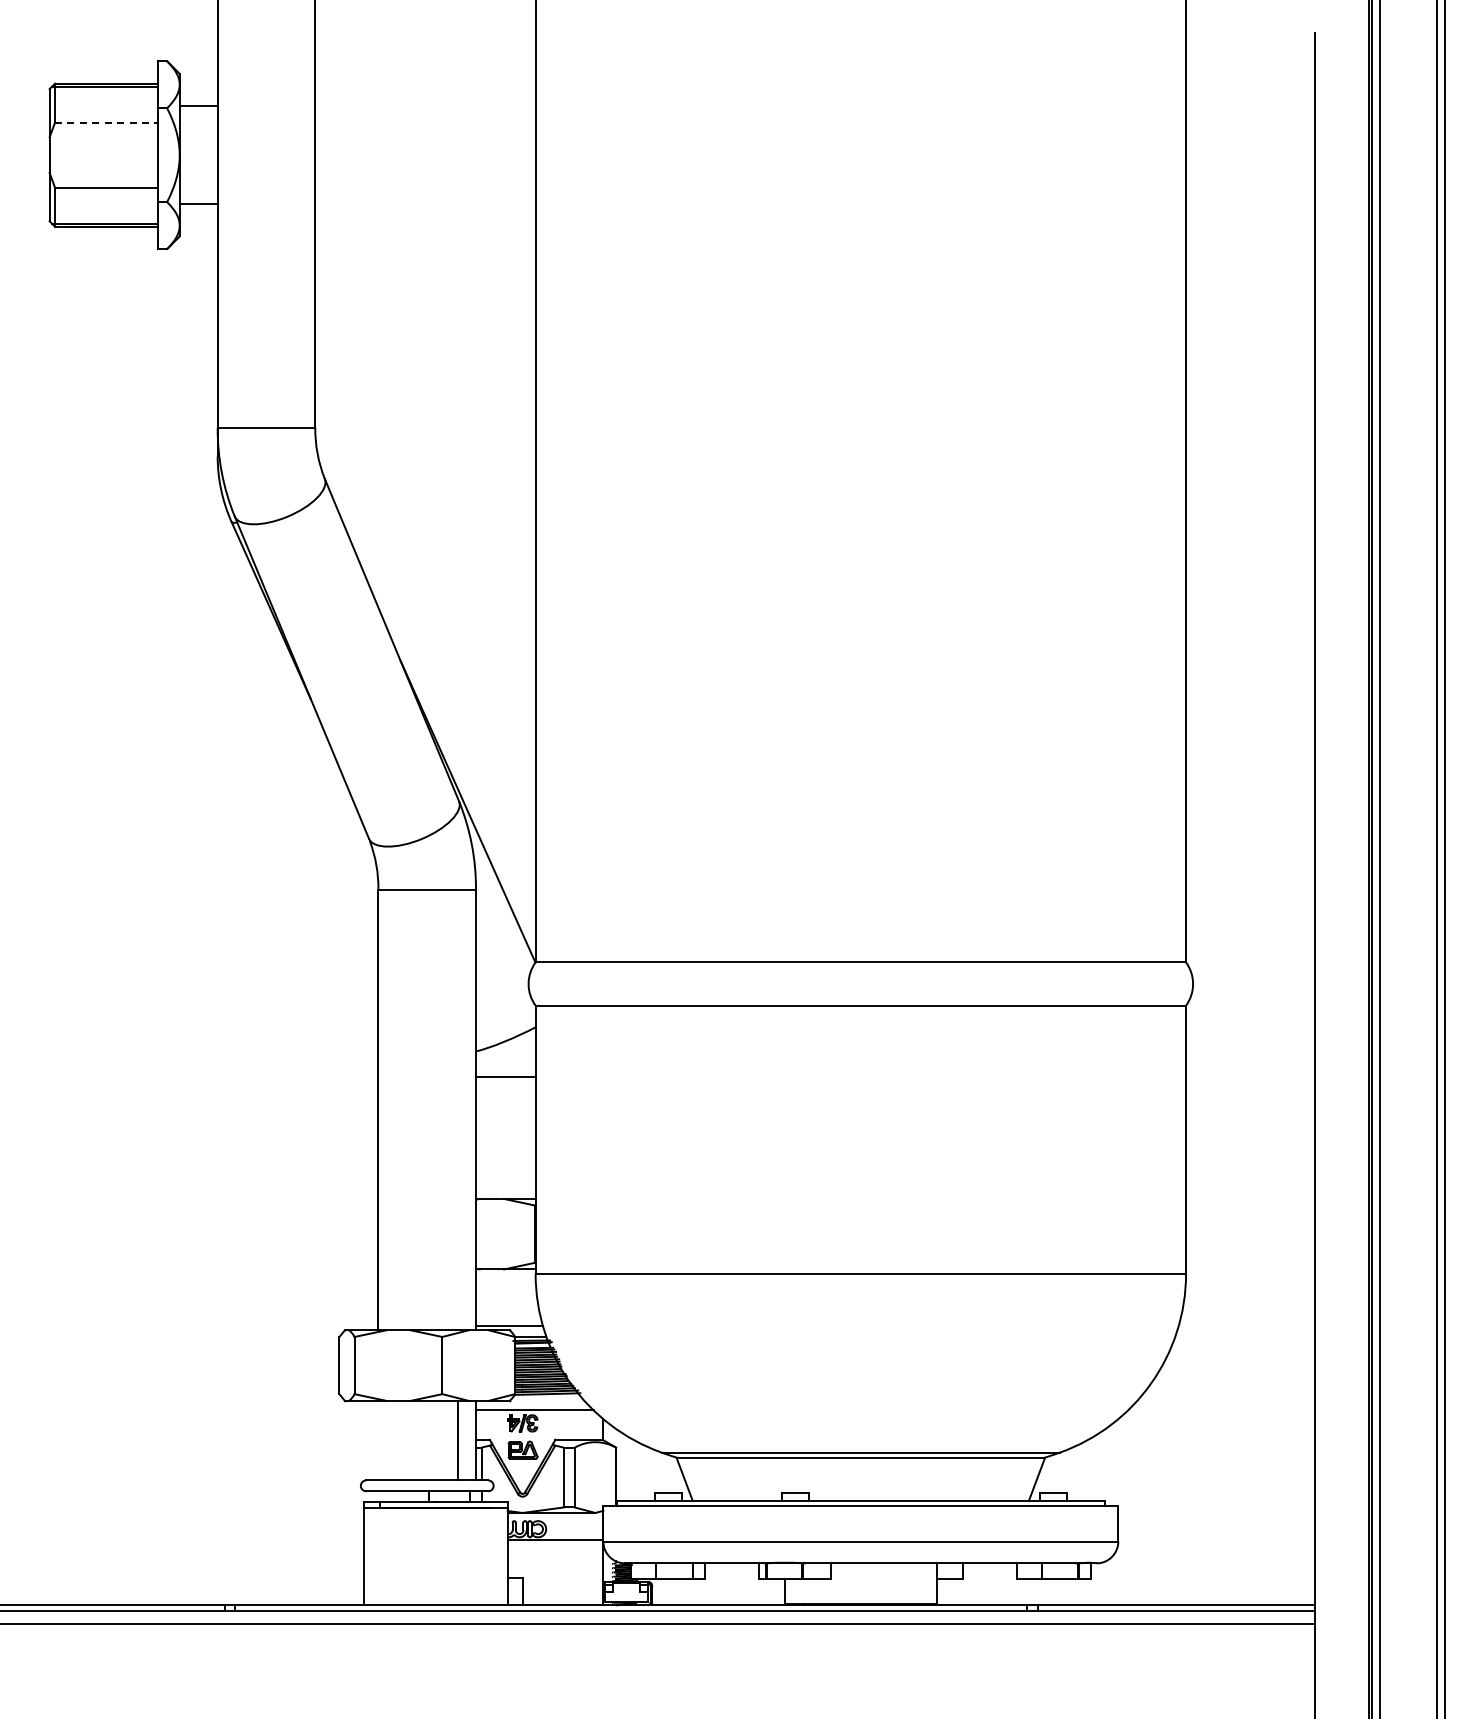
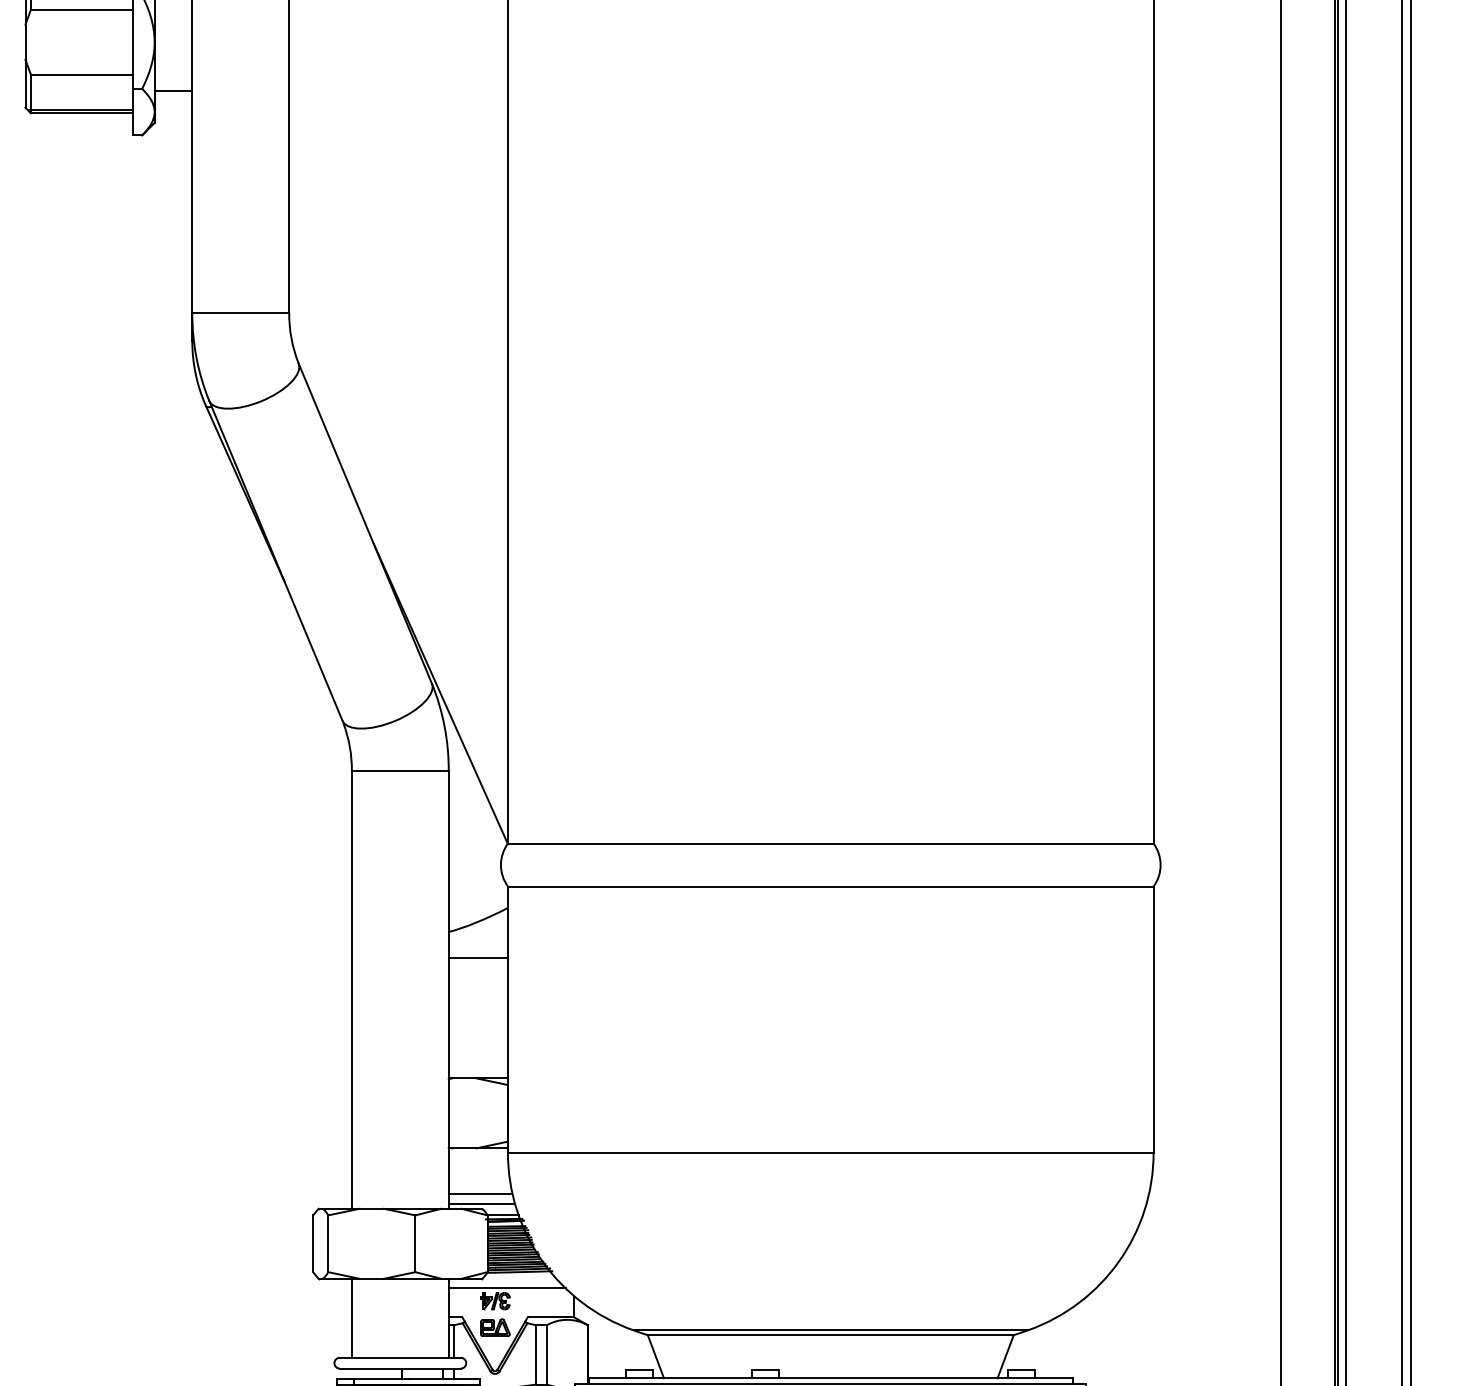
line: (107, 122) -> (82, 9), dashed -> solid
line: (508, 1315) -> (481, 1194), added
line: (458, 1440) -> (351, 1318), moved

